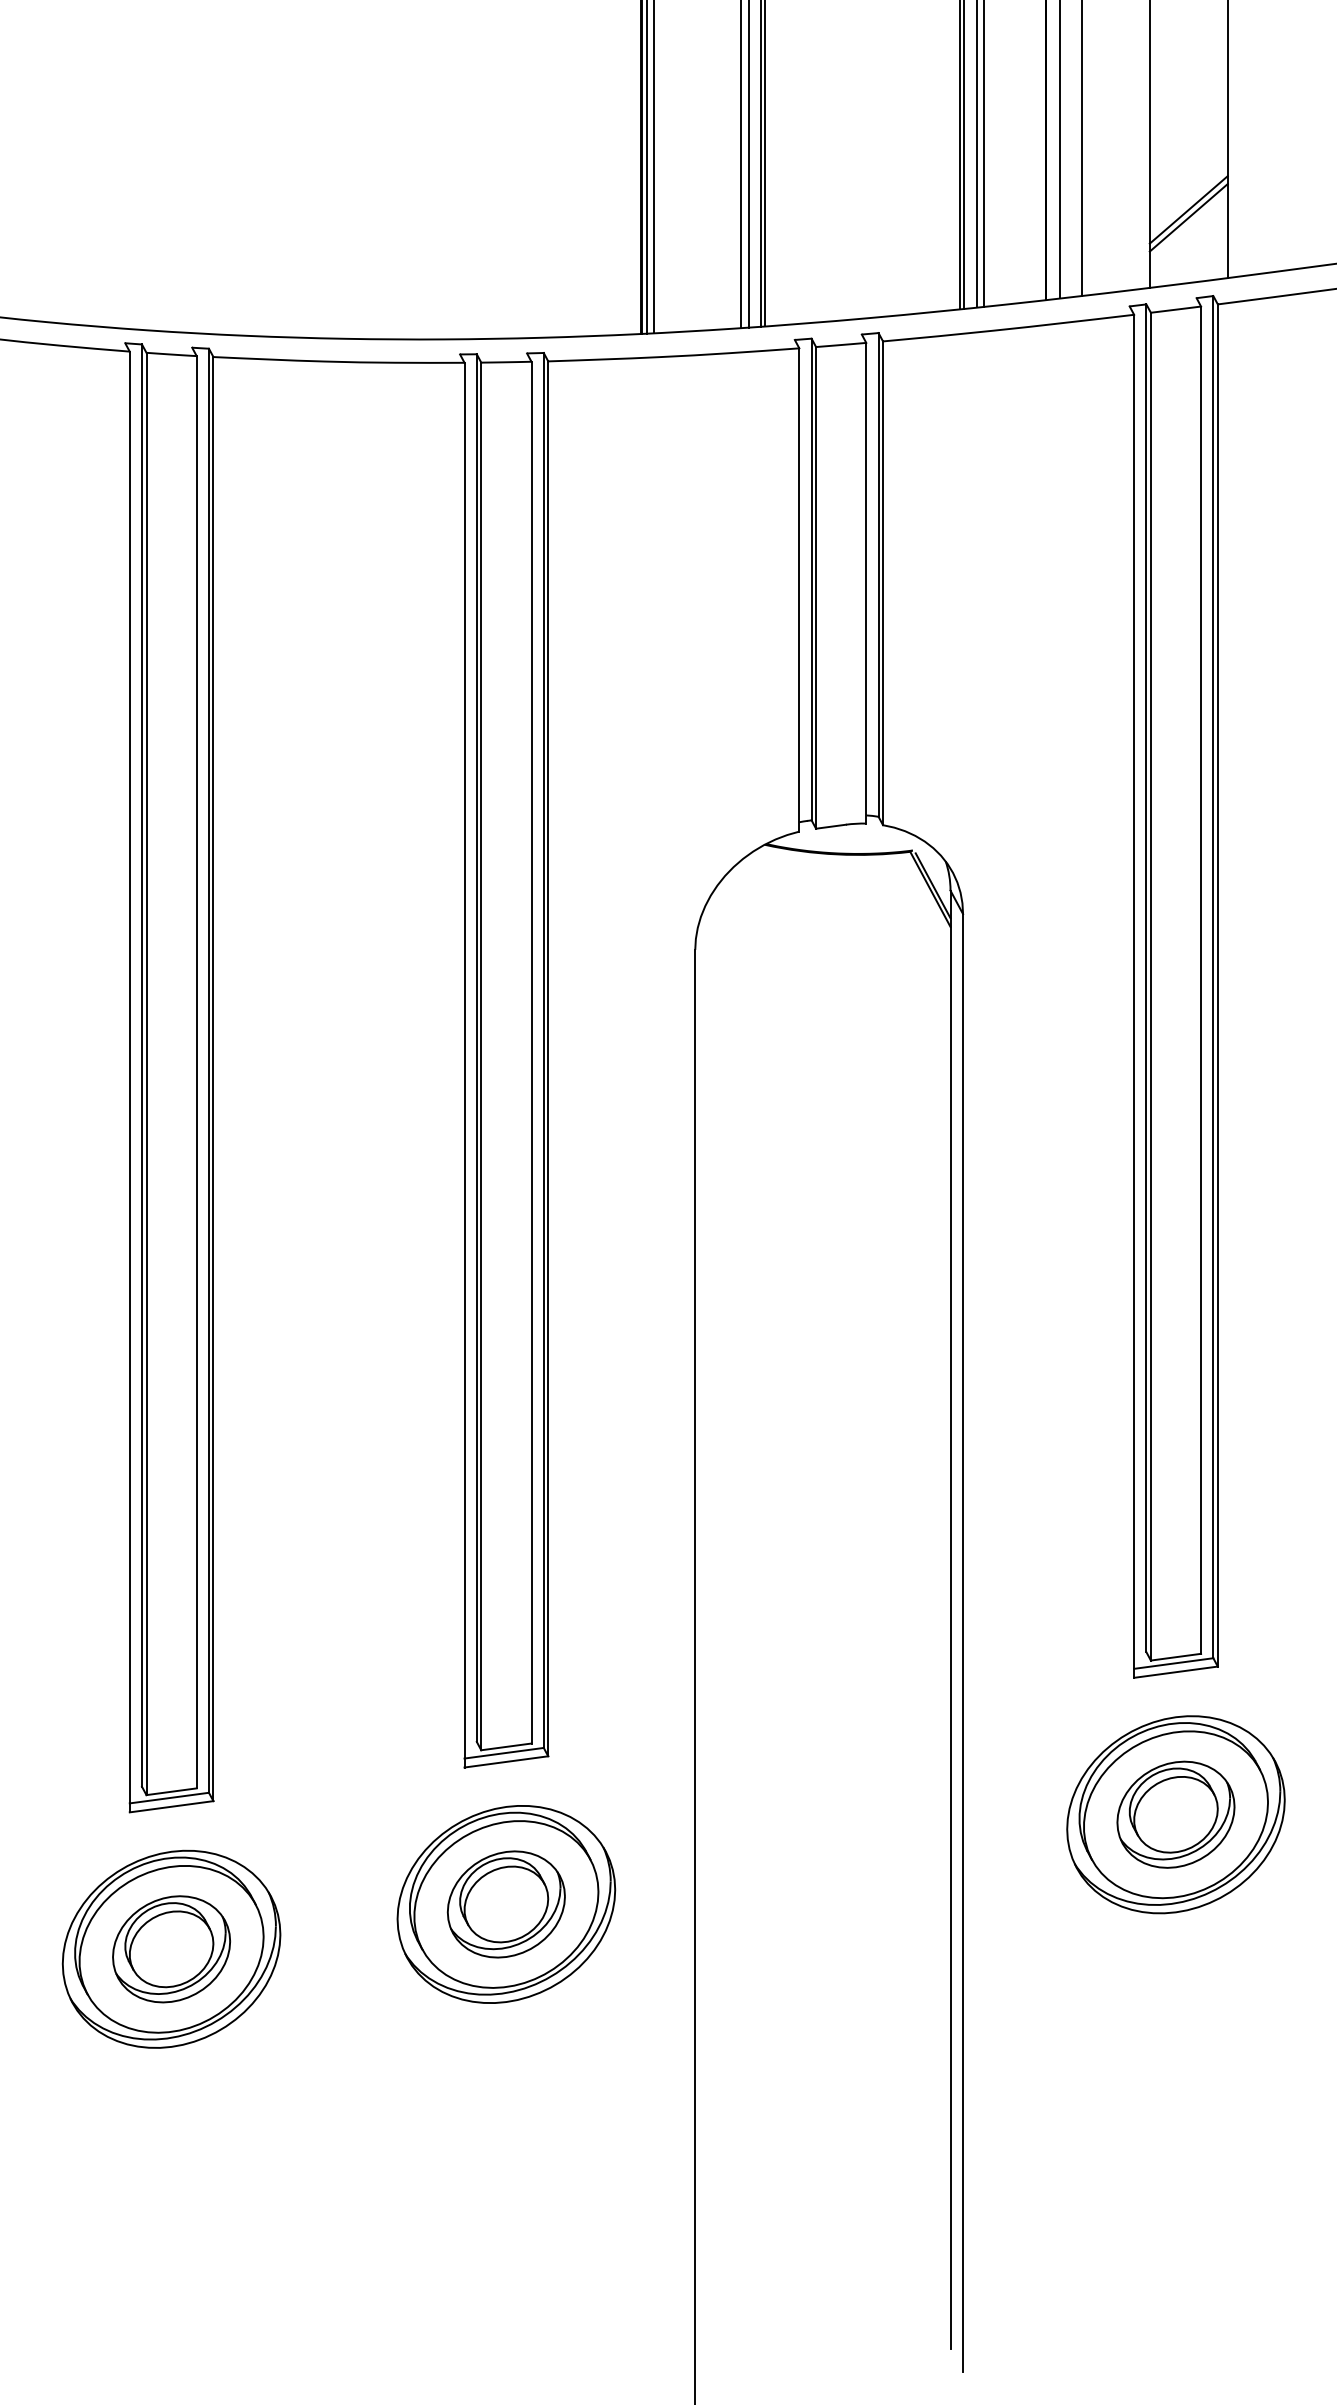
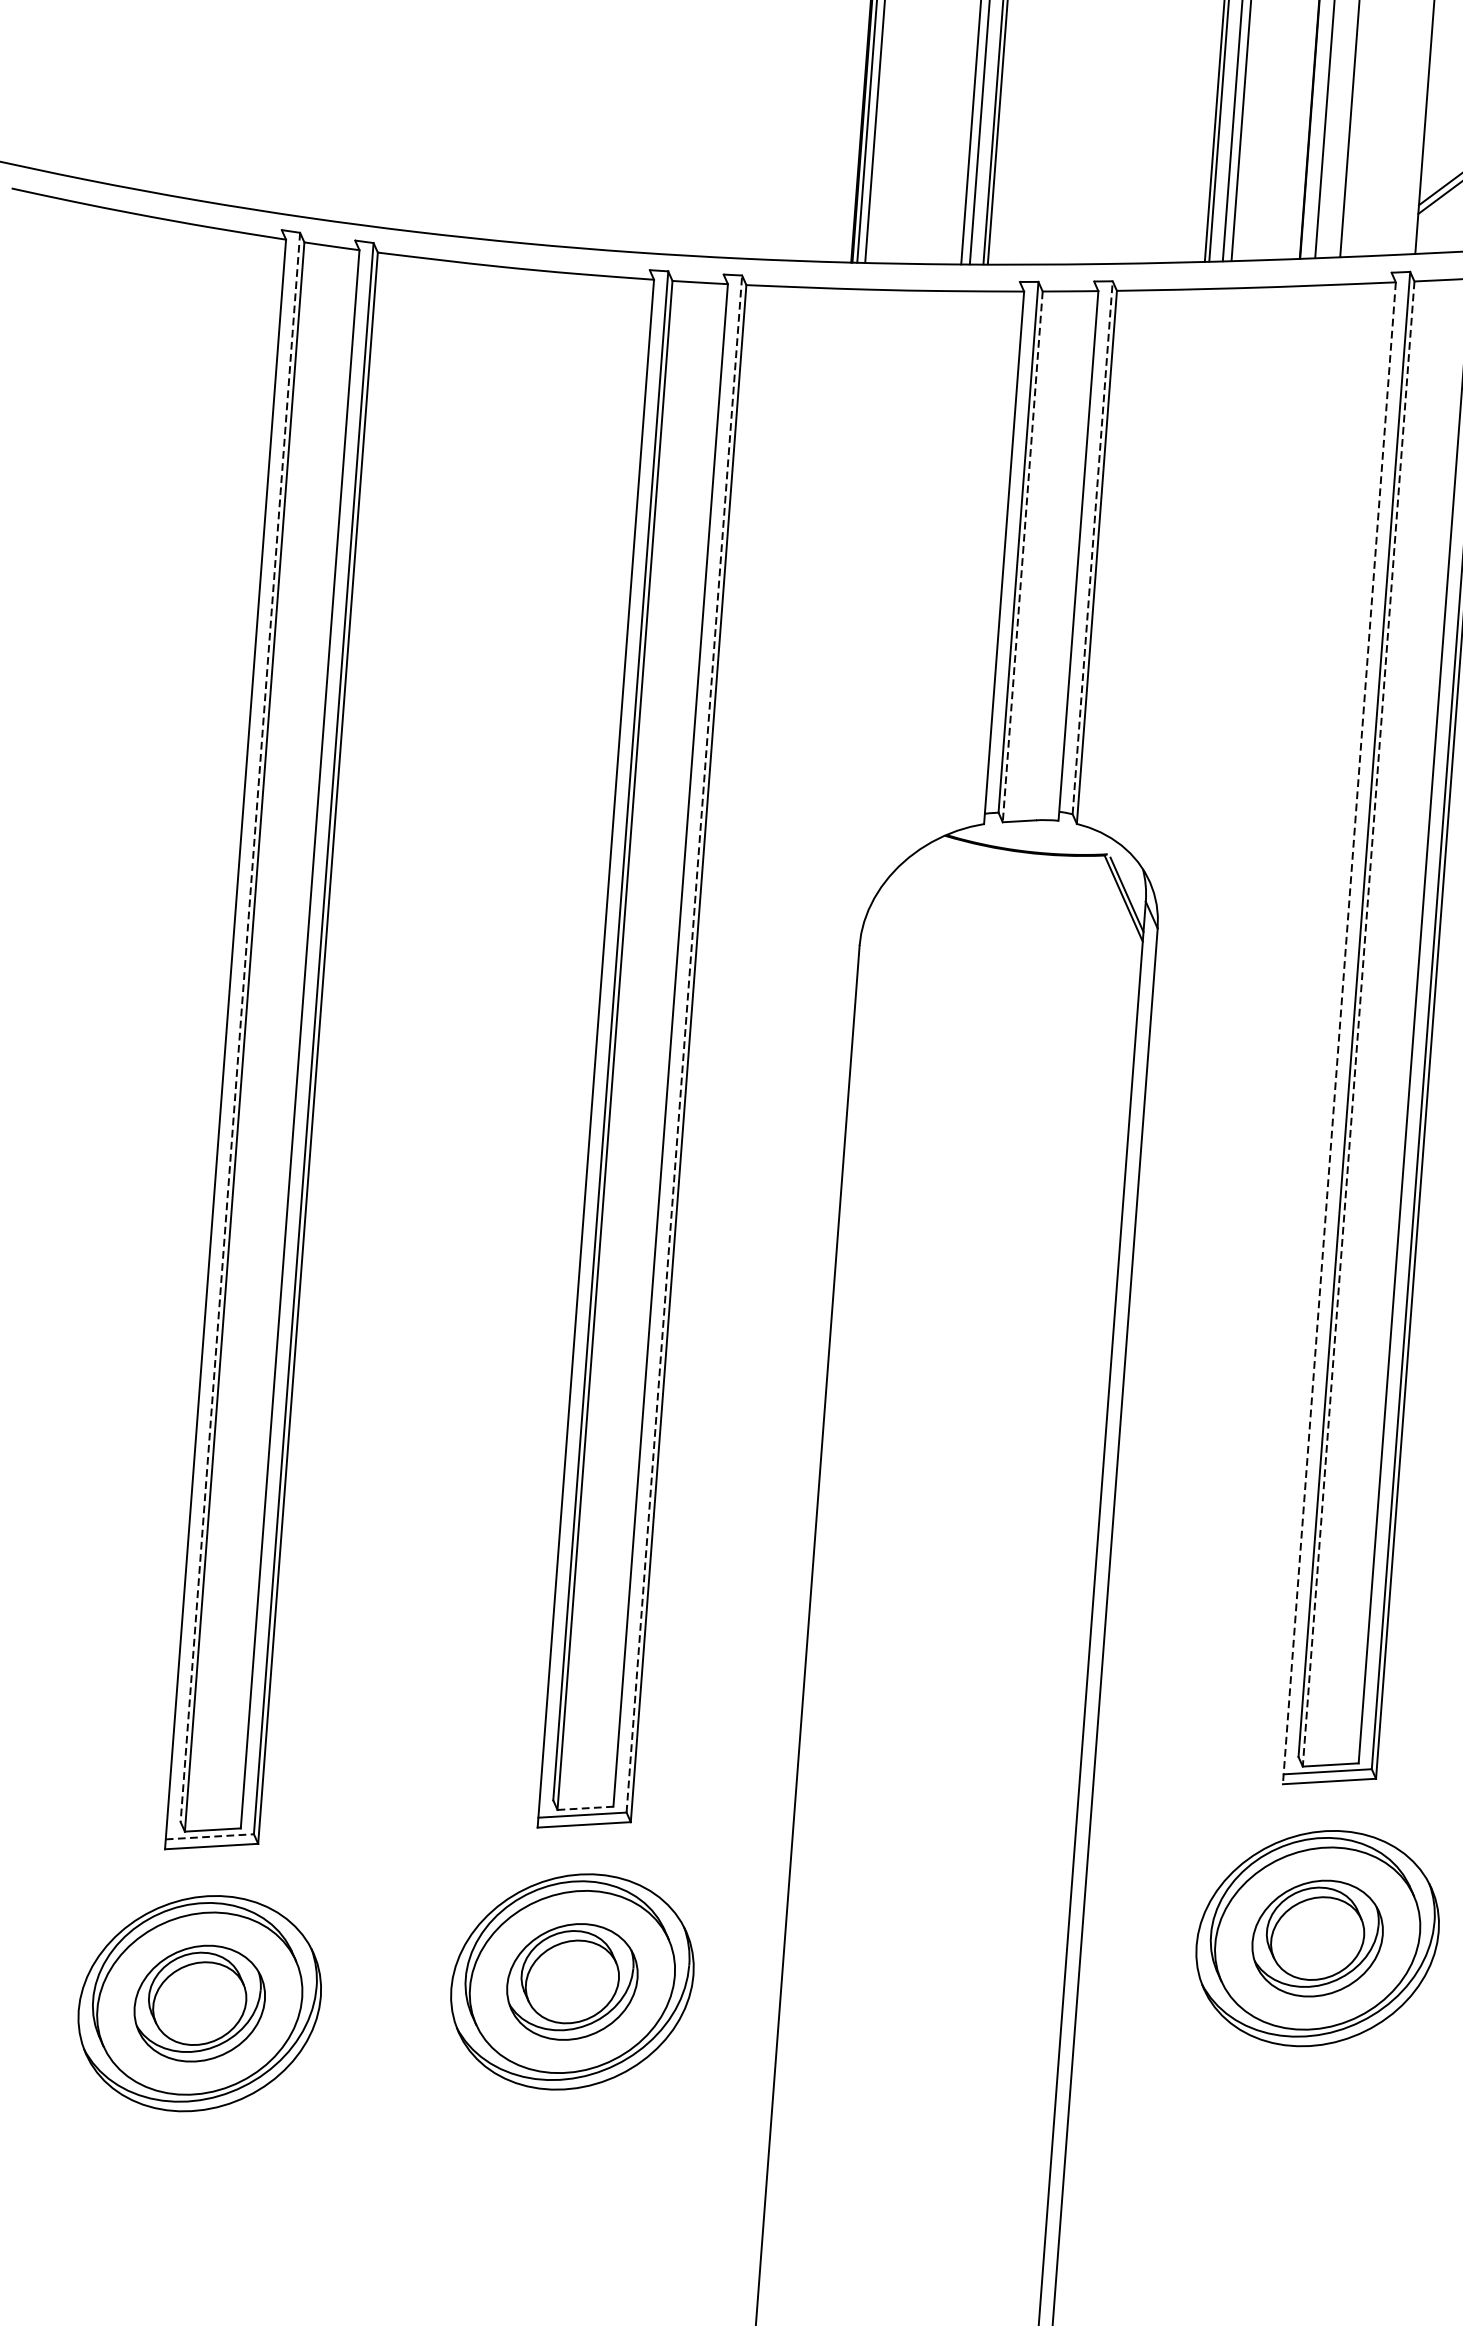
line: (878, 574) -> (1092, 547), solid -> dashed
line: (816, 587) -> (1023, 556), solid -> dashed
line: (1150, 986) -> (1358, 1023), solid -> dashed
line: (1134, 996) -> (1339, 1033), solid -> dashed
line: (543, 1049) -> (684, 1042), solid -> dashed
line: (141, 1066) -> (239, 1028), solid -> dashed
line: (506, 1746) -> (585, 1807), solid -> dashed
line: (169, 1798) -> (209, 1837), solid -> dashed

